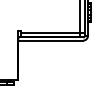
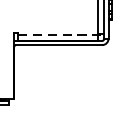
line: (50, 32) -> (57, 34), solid -> dashed

